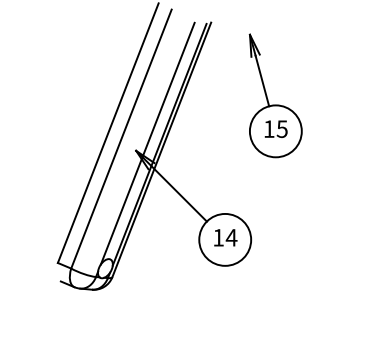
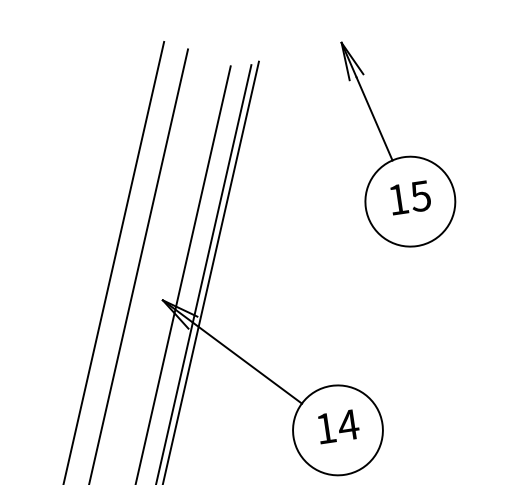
part: (267, 95) -> (386, 142), moved

